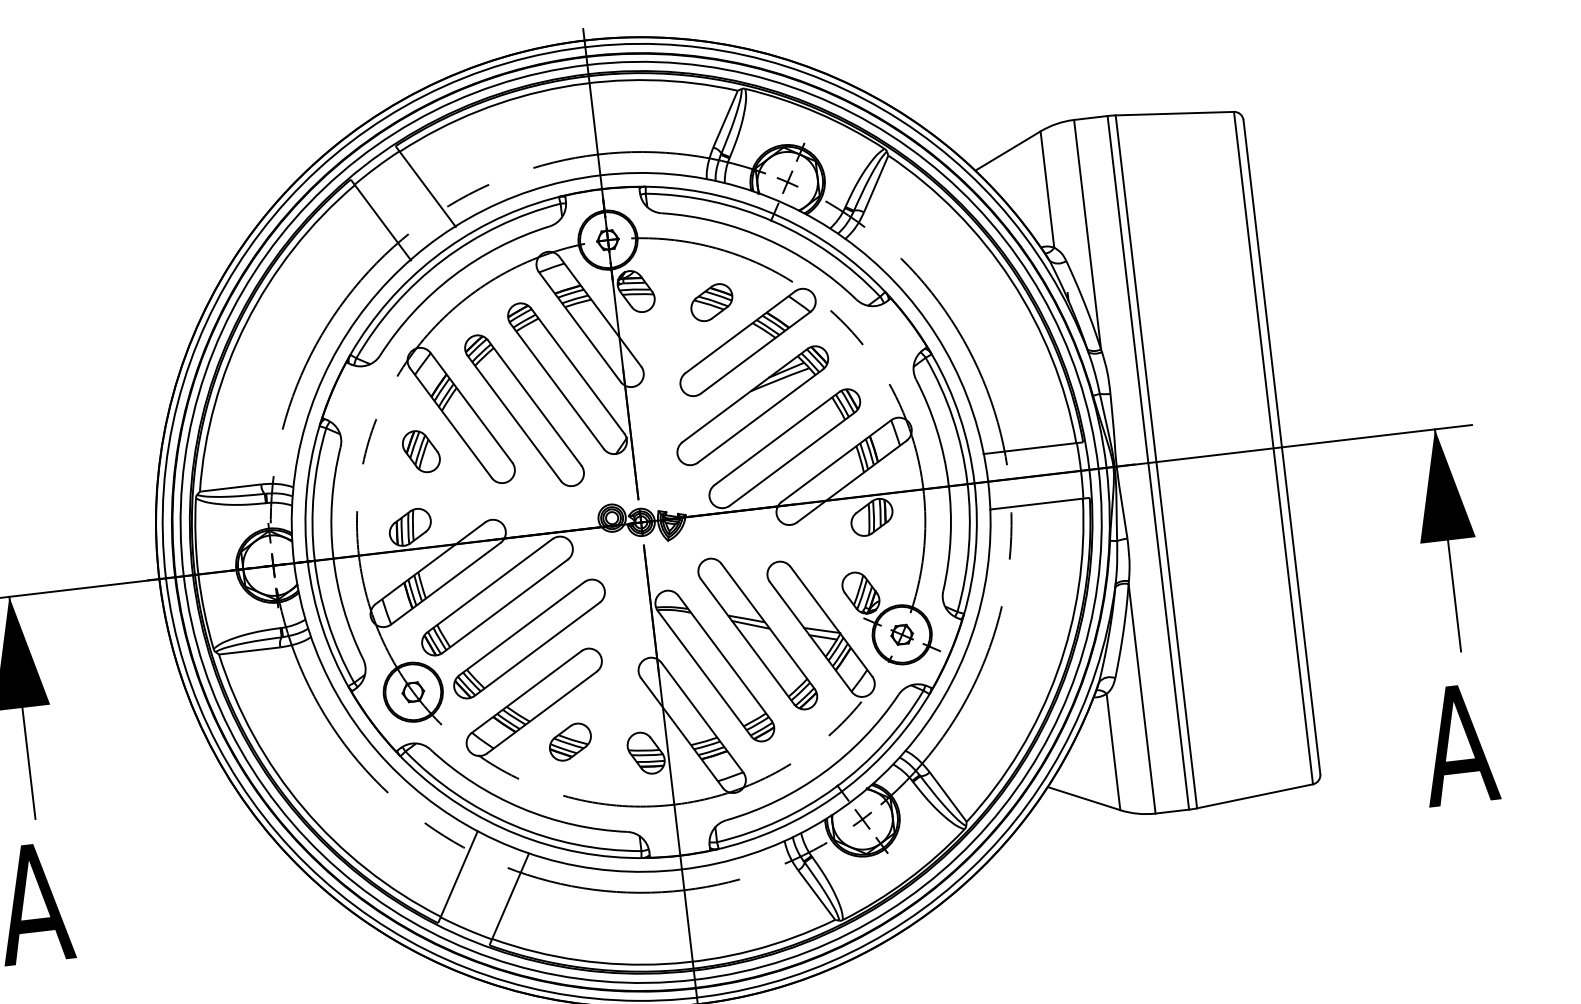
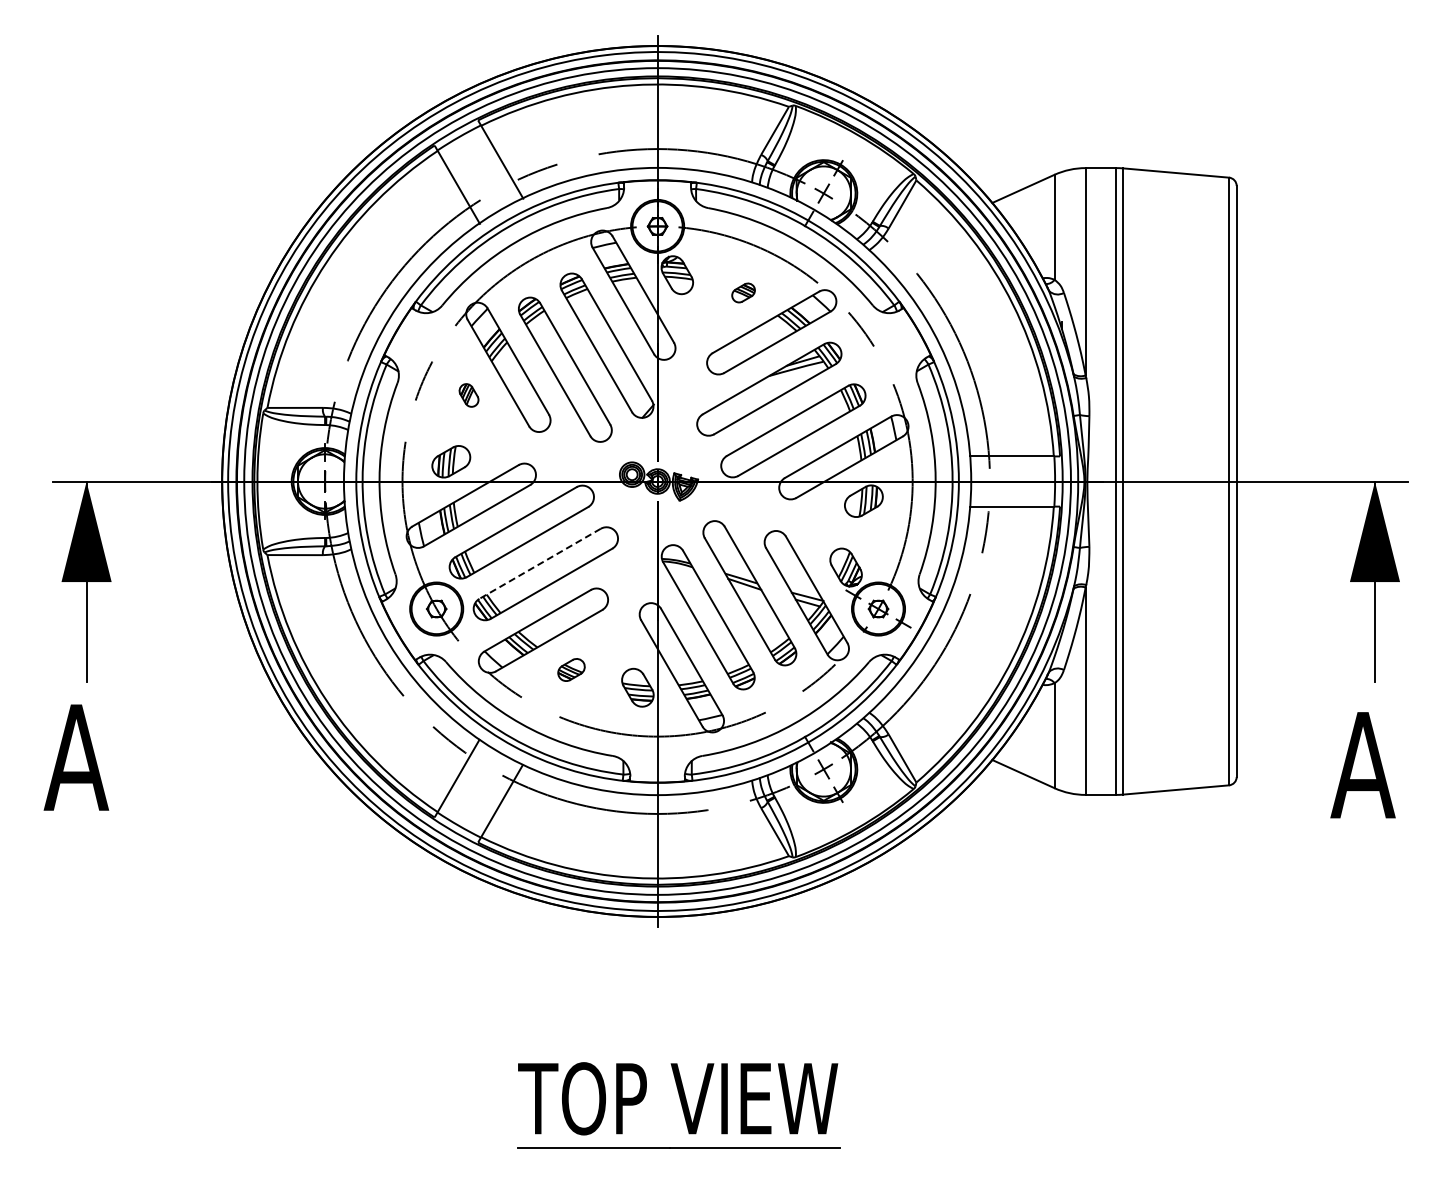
part: (711, 302) -> (743, 292), size x0.6
part: (420, 451) -> (468, 395), size x0.6
line: (521, 629) -> (539, 564), solid -> dashed
part: (570, 741) -> (571, 669), size x0.7

